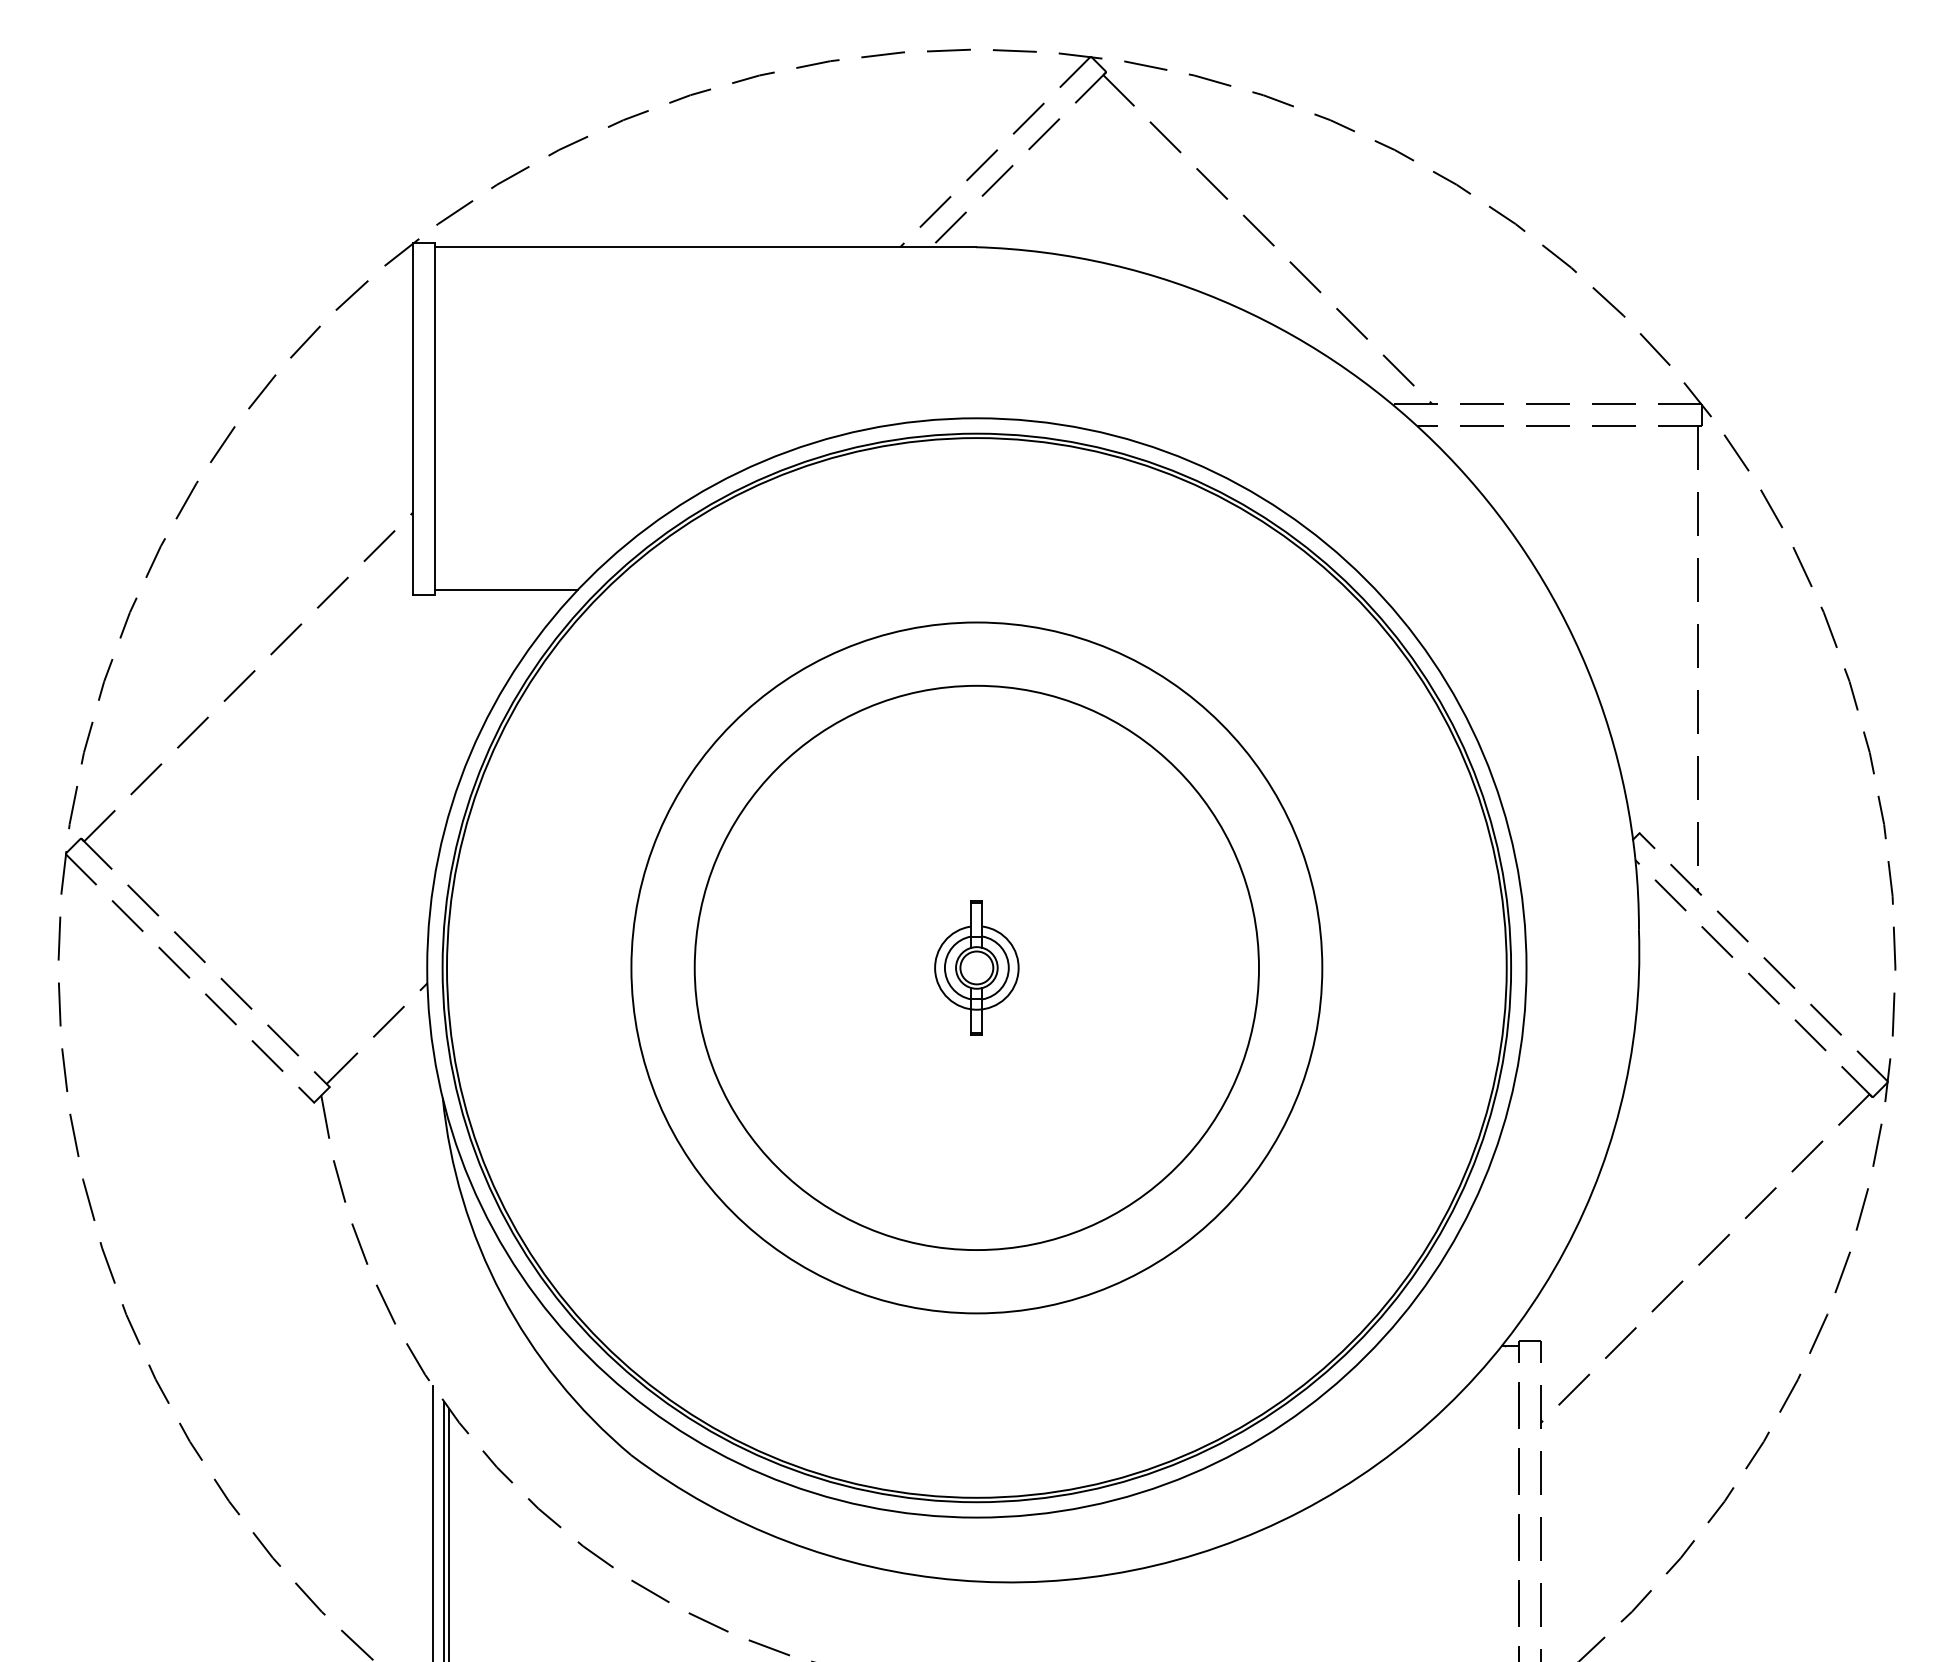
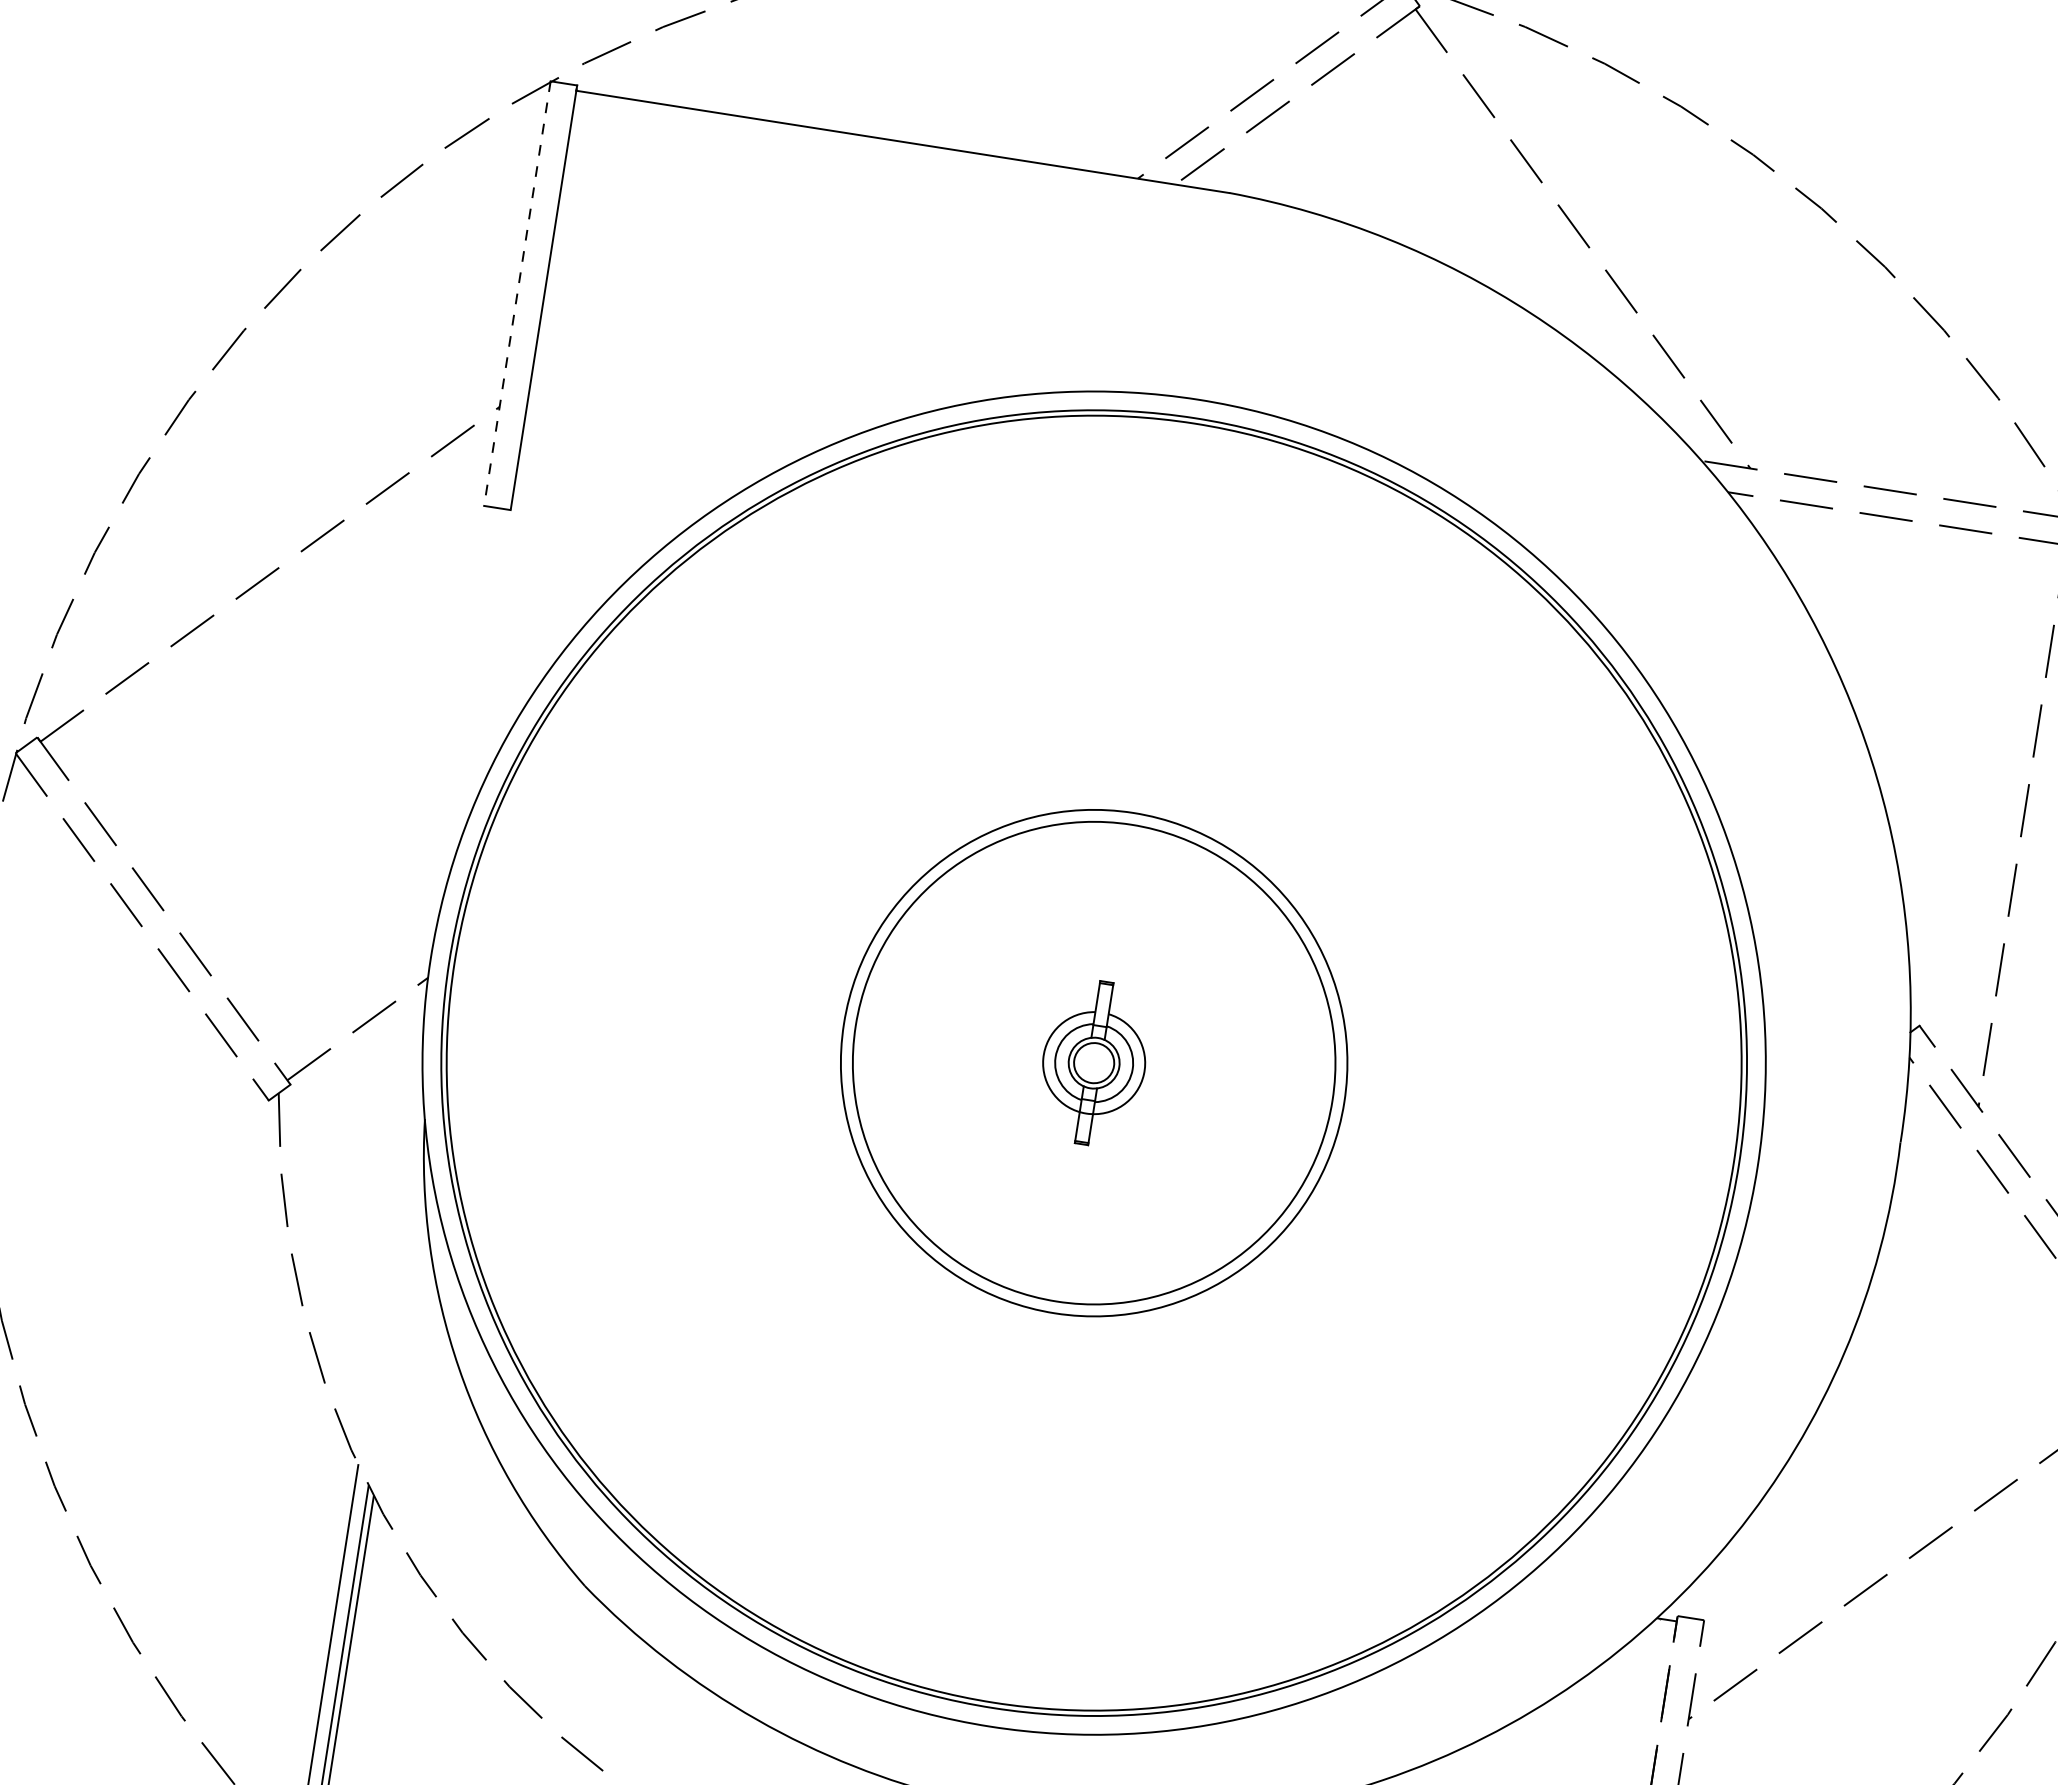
line: (413, 418) -> (517, 293), solid -> dashed
line: (506, 590) -> (597, 518), removed
circle: (976, 967) -> (1093, 1062), size x0.6
circle: (976, 967) -> (1093, 1062), size x0.7

